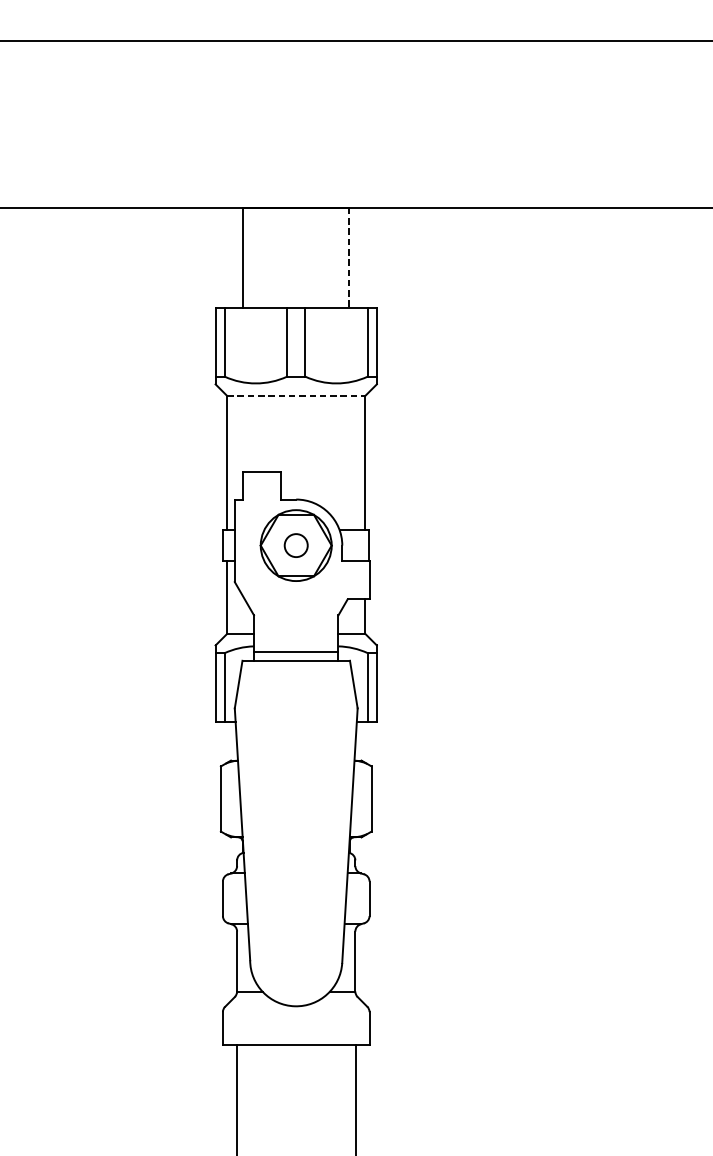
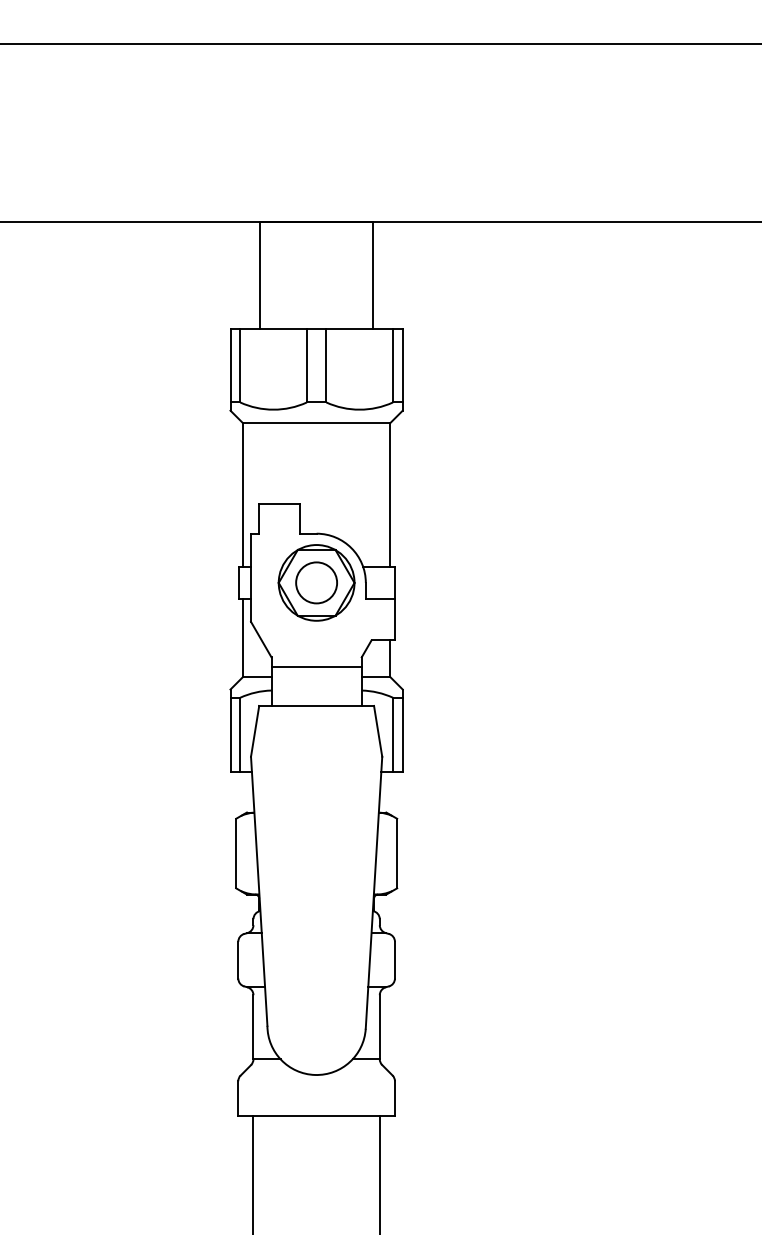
line: (349, 257) -> (373, 275), dashed -> solid
line: (296, 395) -> (316, 422), dashed -> solid
circle: (296, 545) -> (316, 582), size x1.67
line: (296, 651) -> (316, 666), moved

